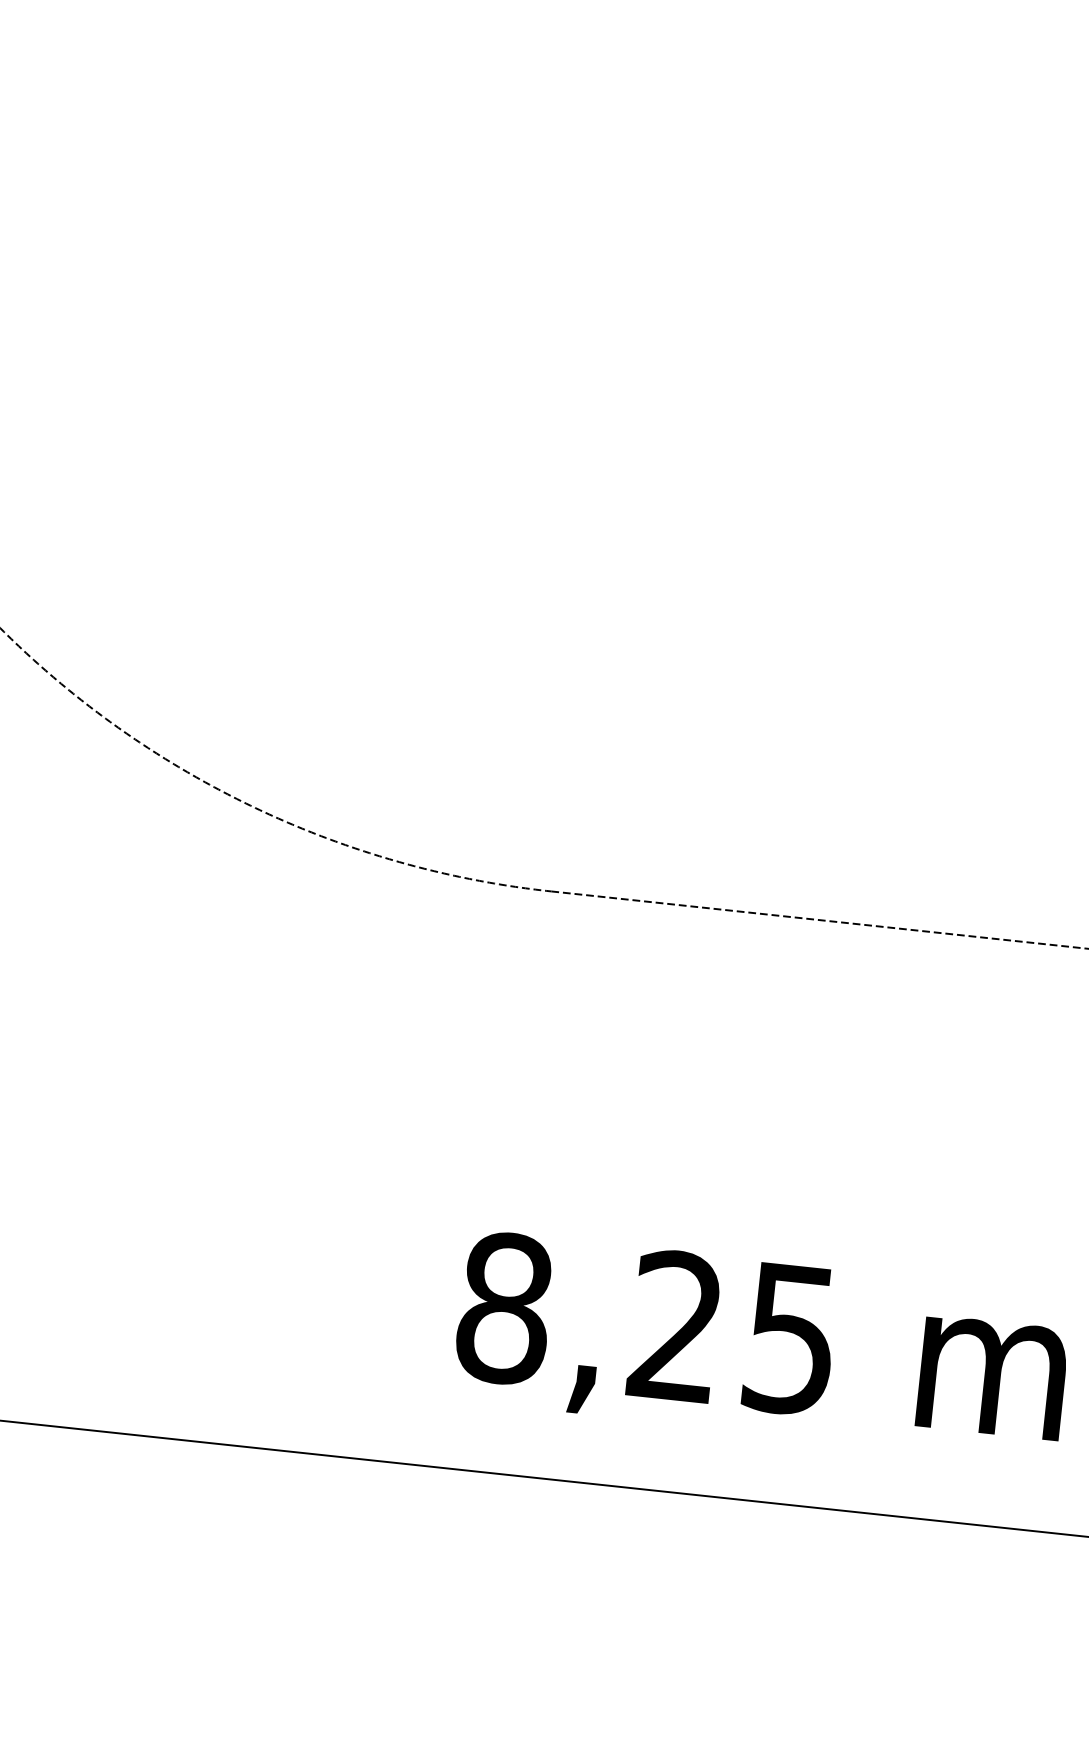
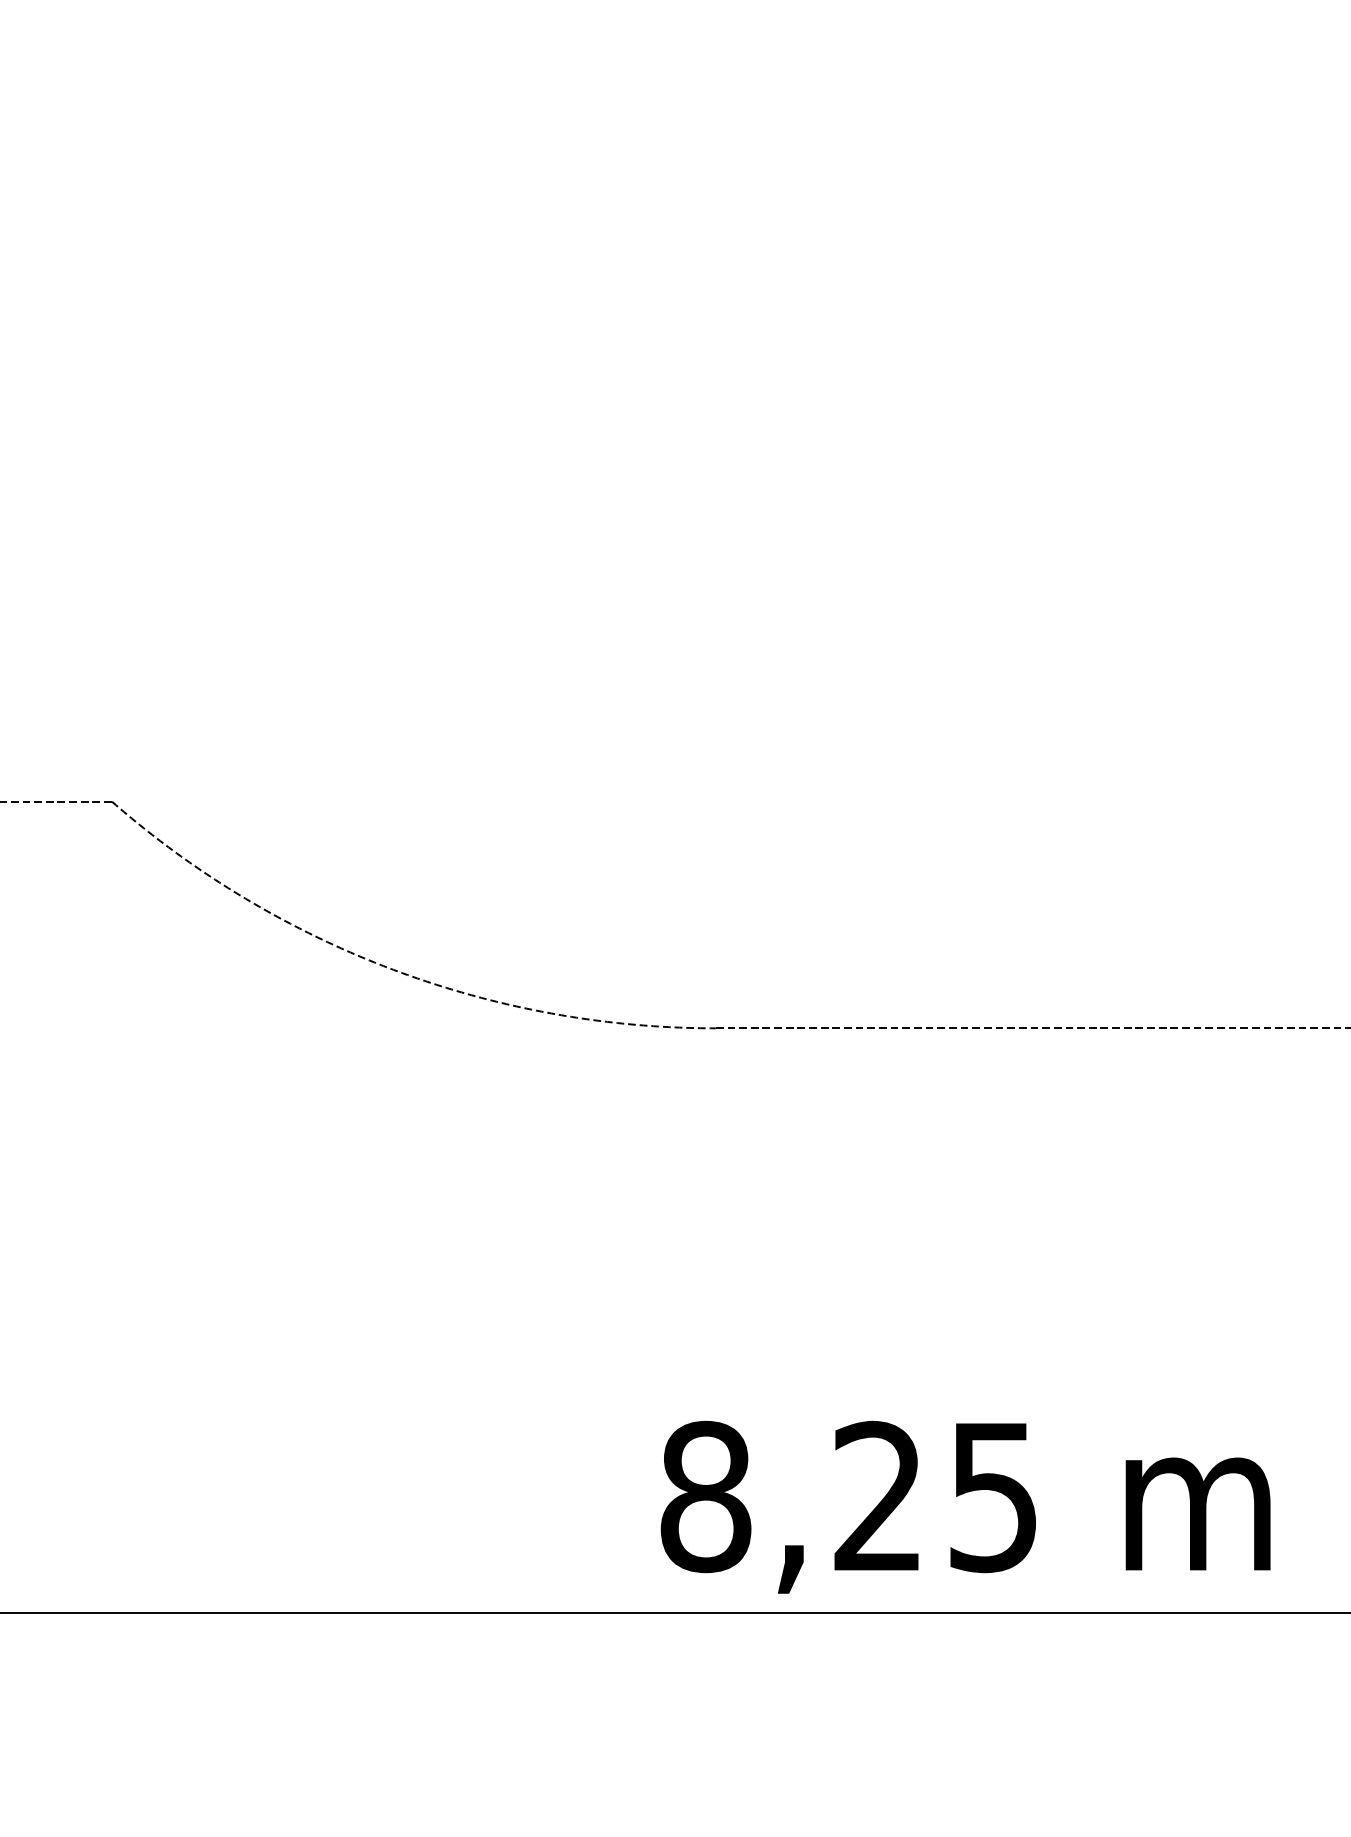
text: (761, 1345) -> (965, 1506), moved

